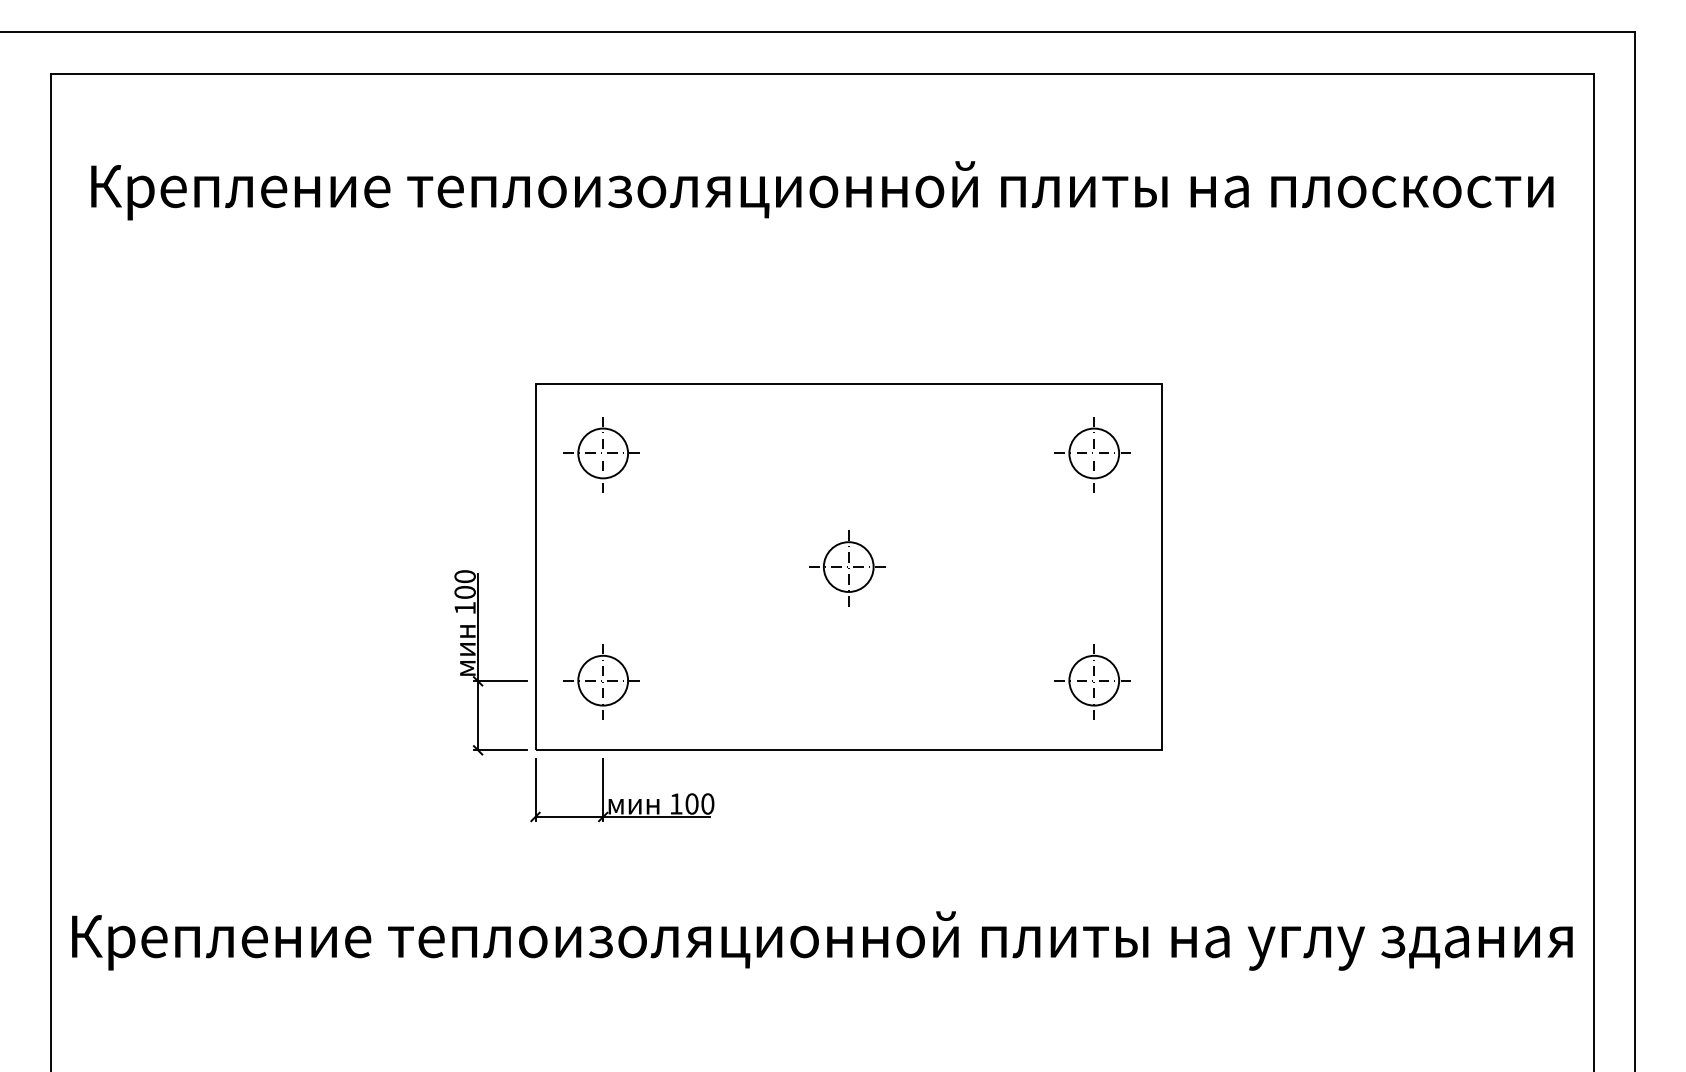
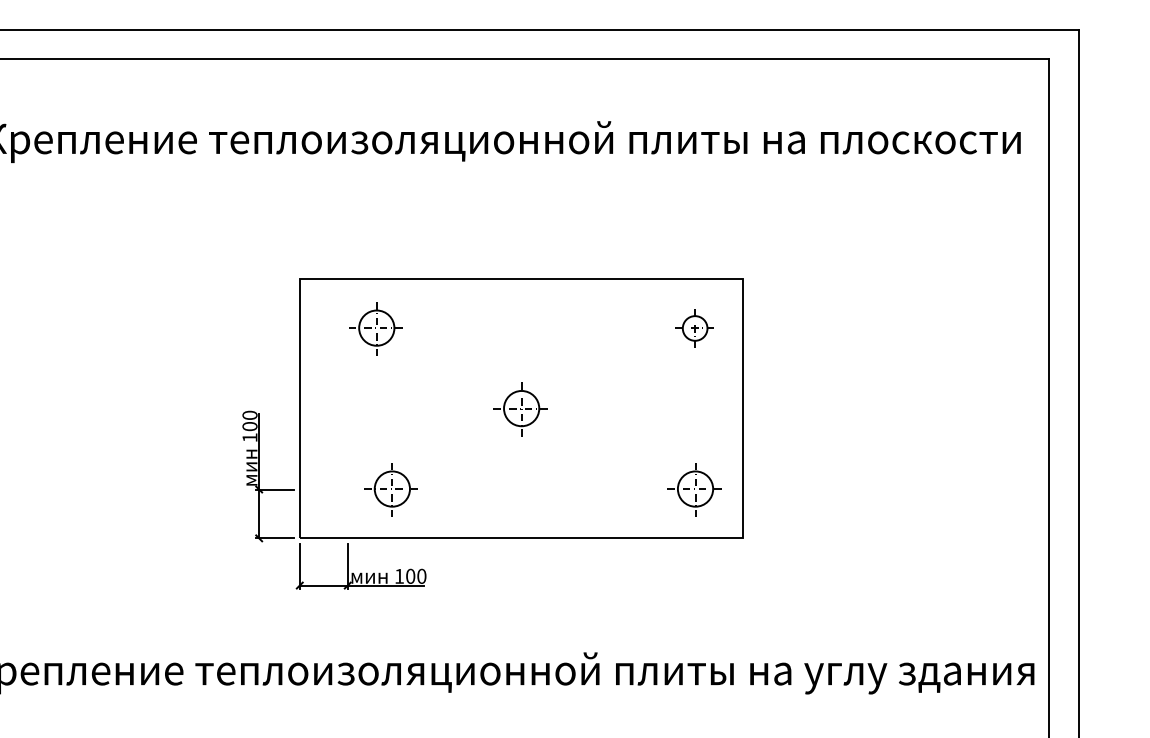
part: (601, 454) -> (375, 328), moved
part: (1092, 454) -> (694, 328), size x0.7
part: (601, 681) -> (391, 489), moved

